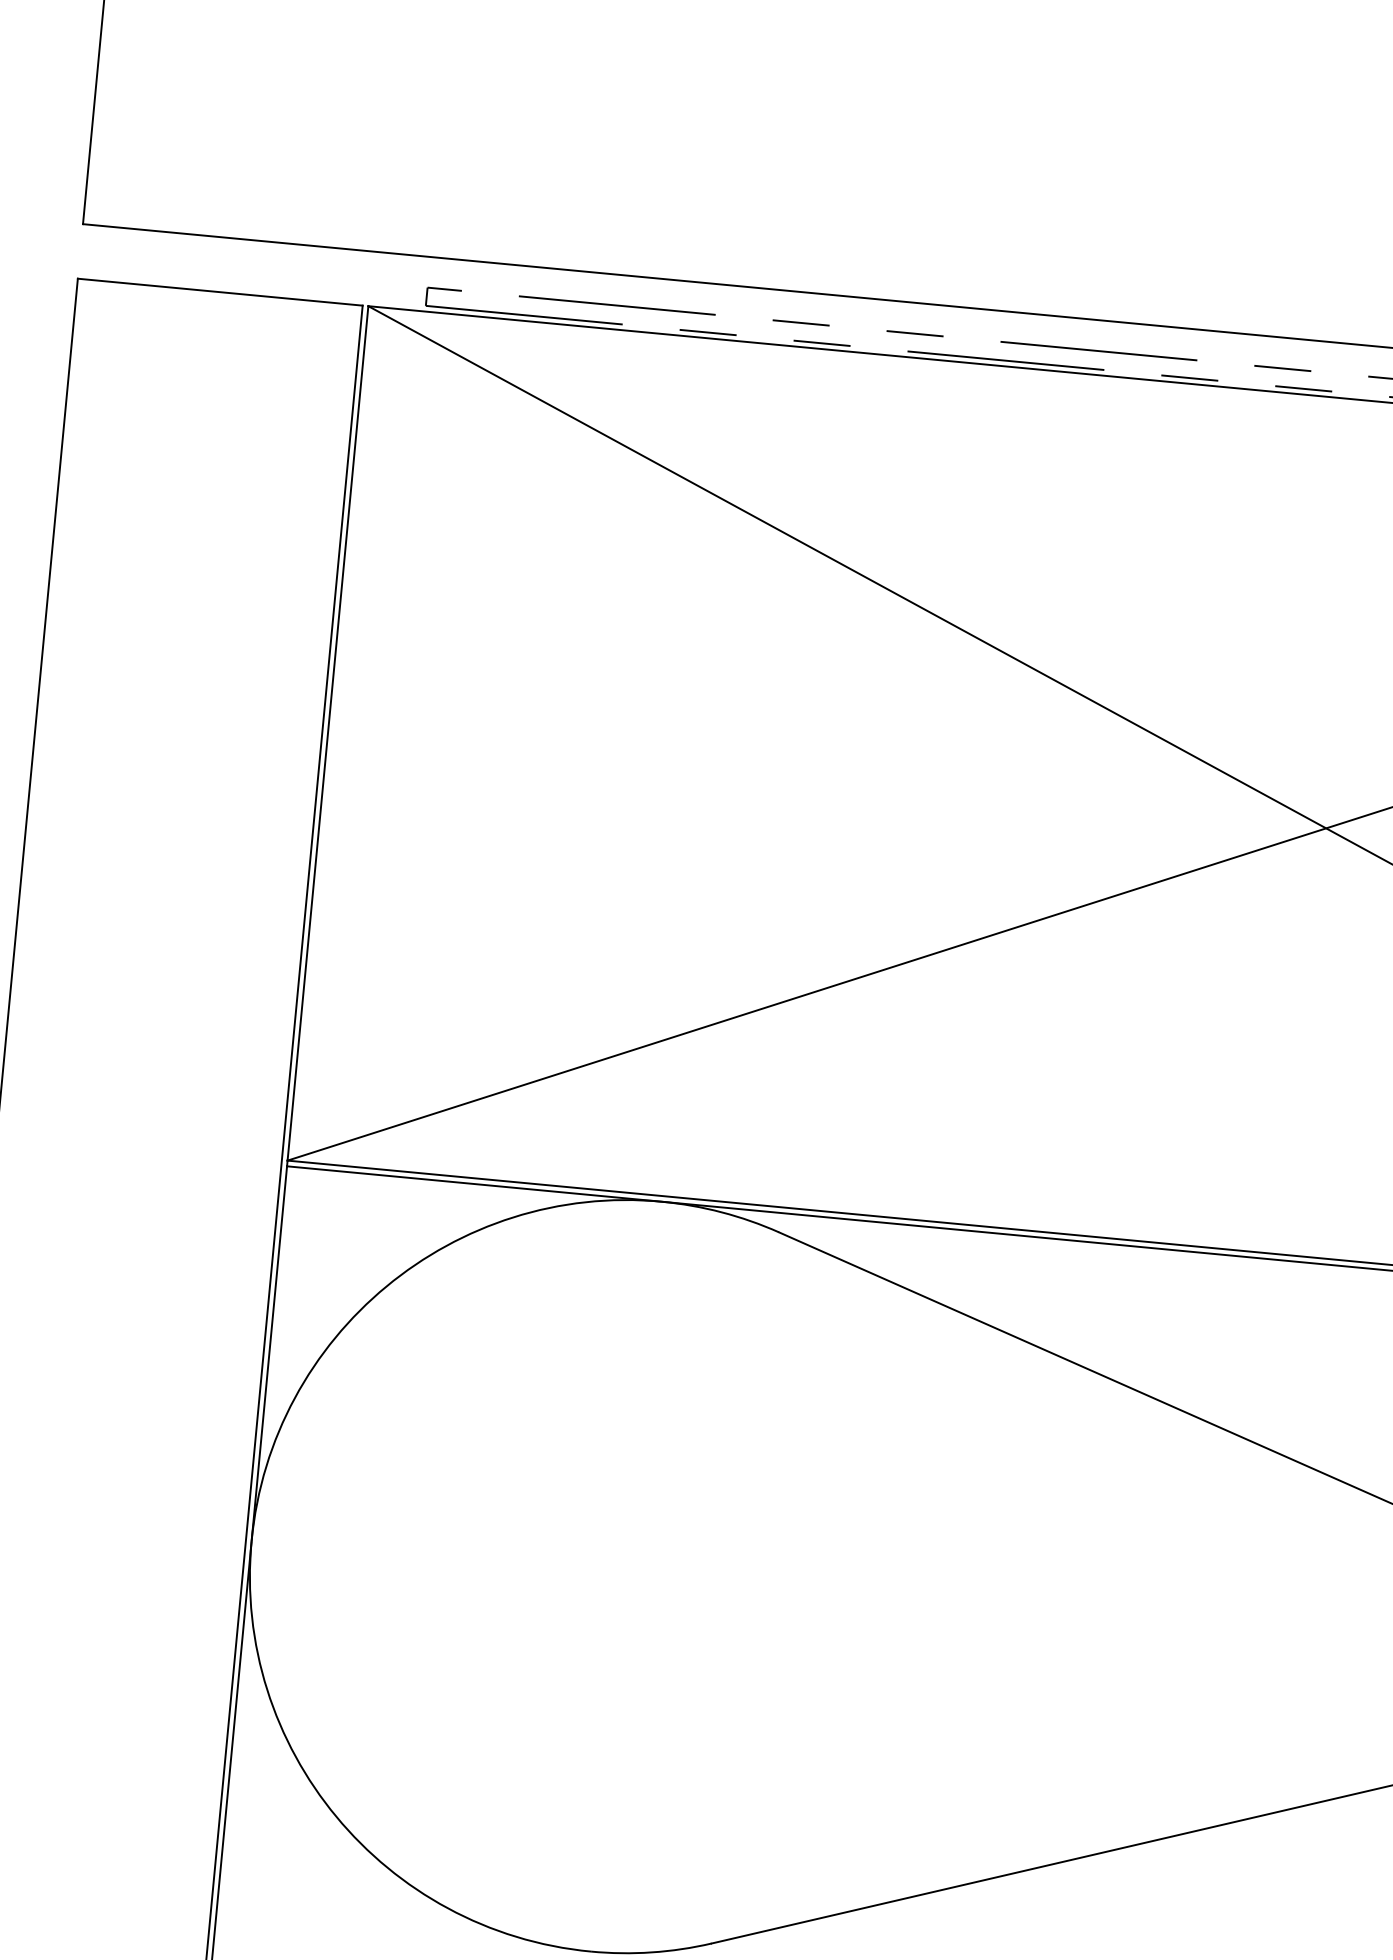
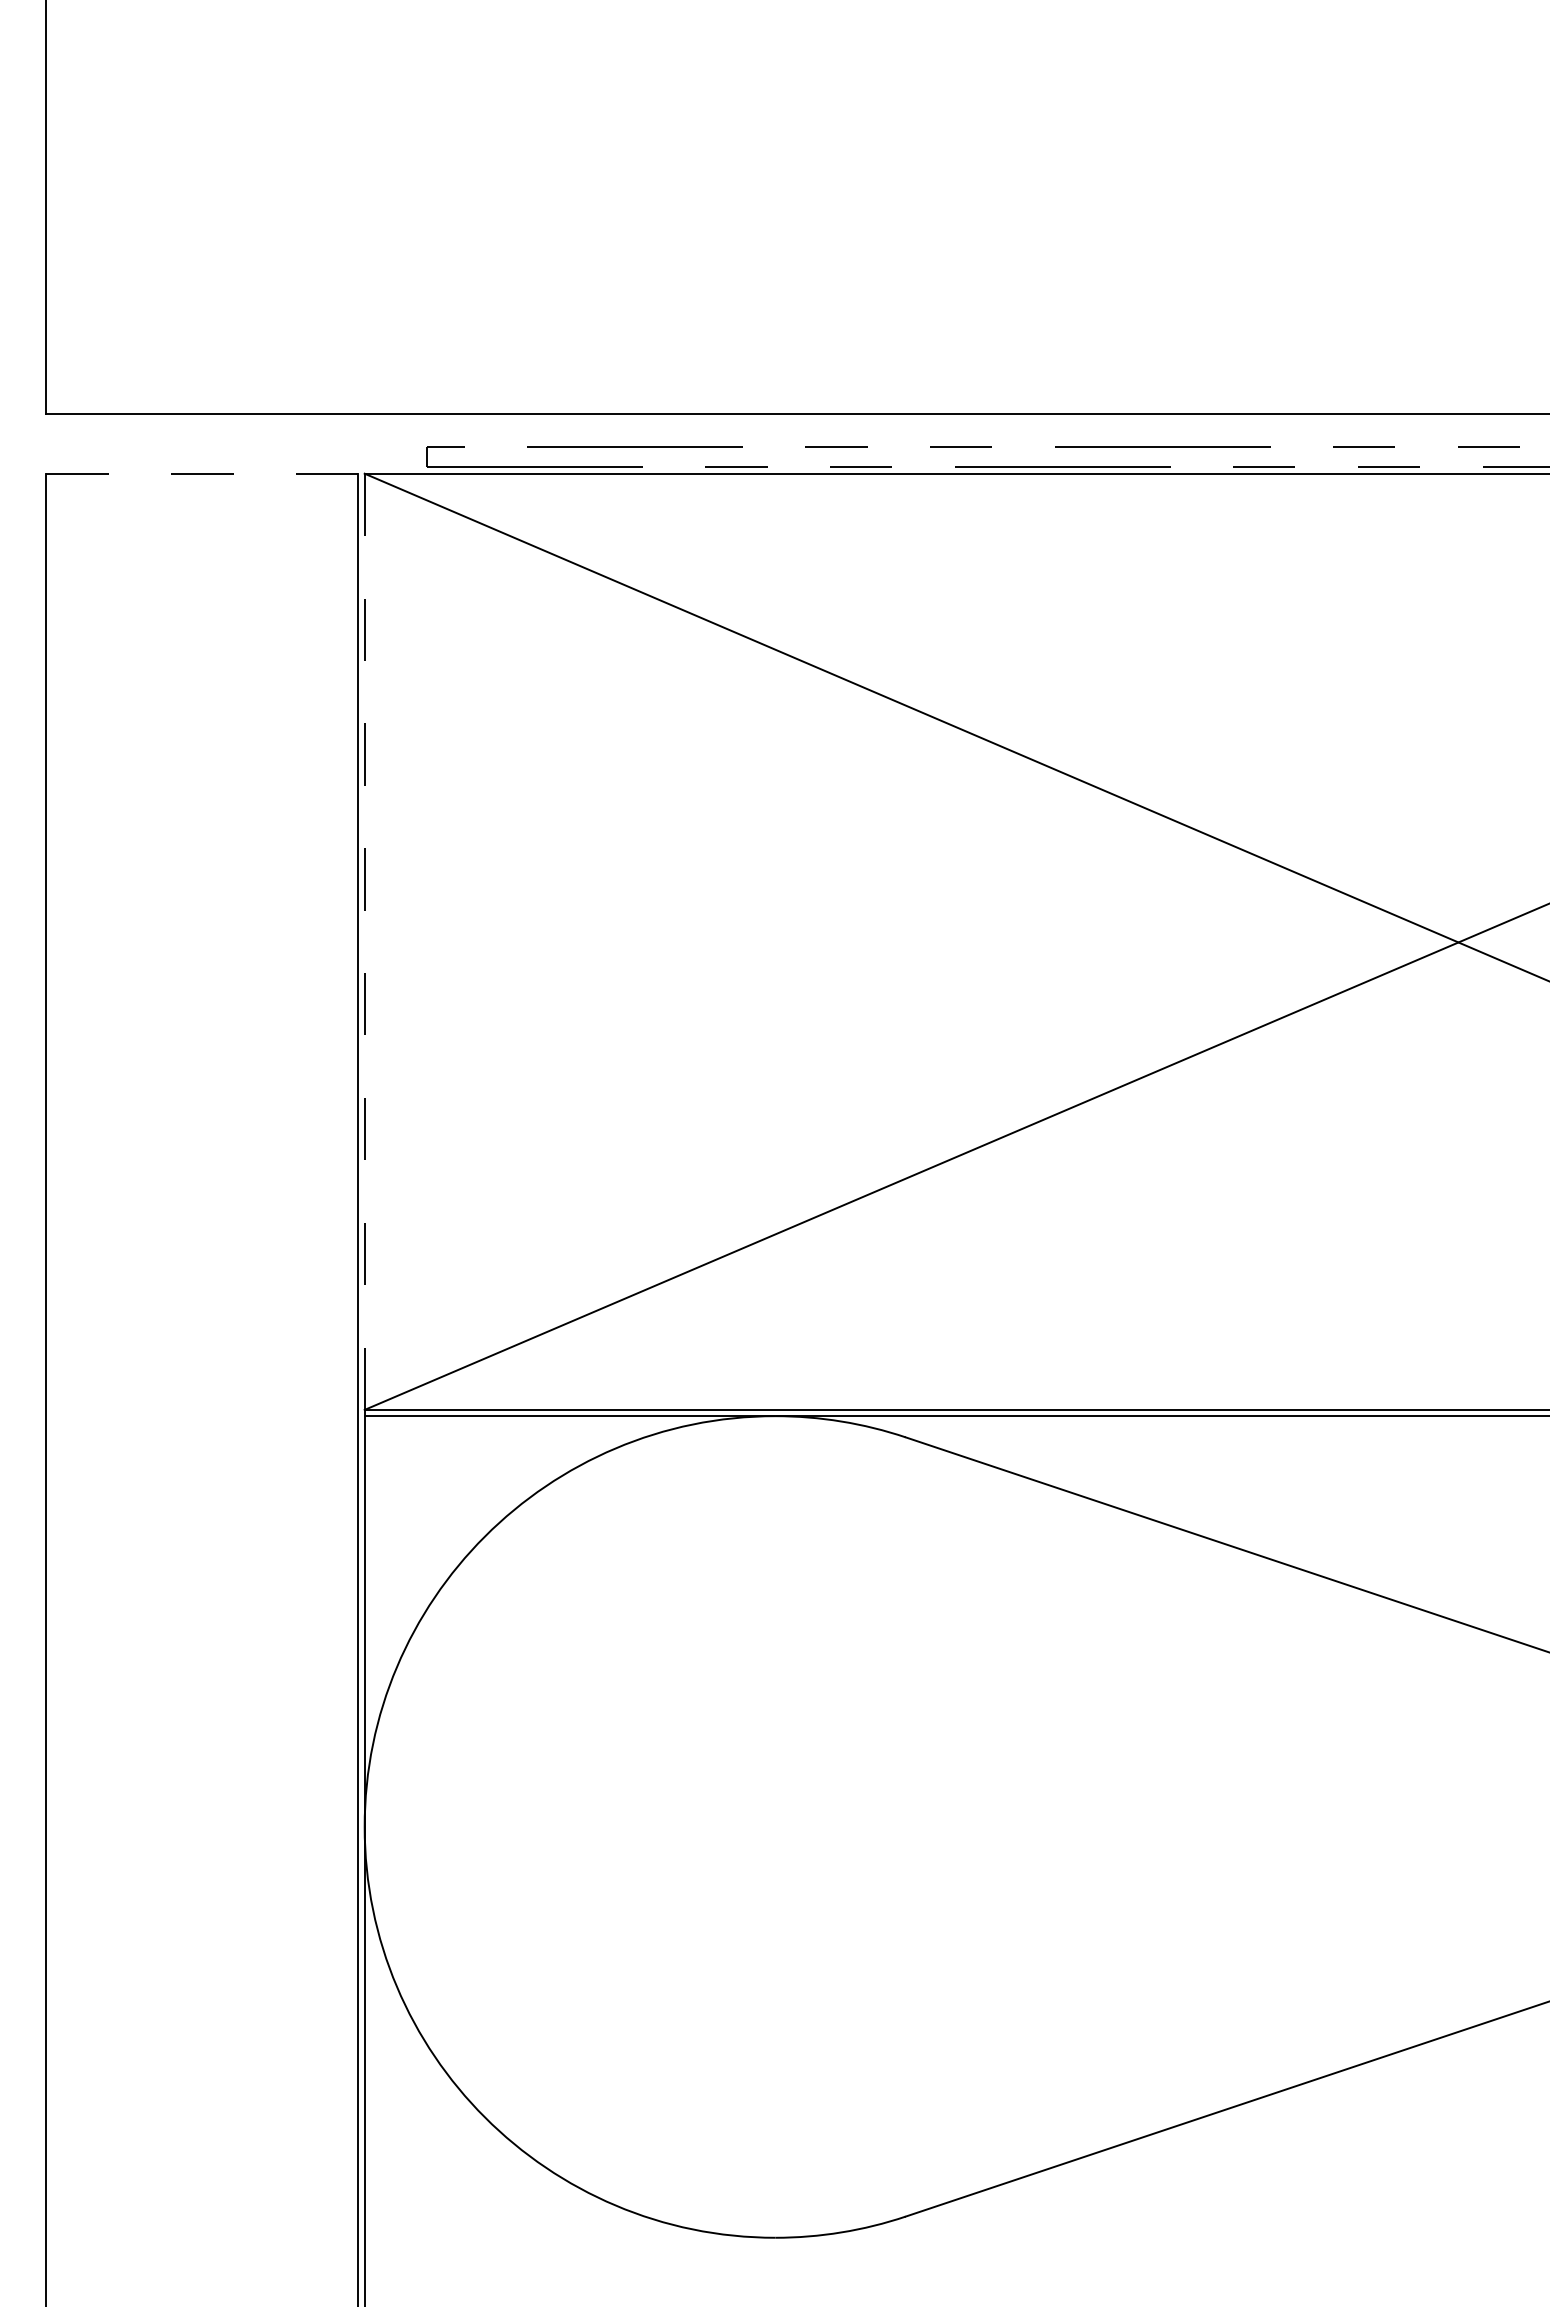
line: (220, 292) -> (202, 473), solid -> dashed
line: (327, 733) -> (364, 941), solid -> dashed

